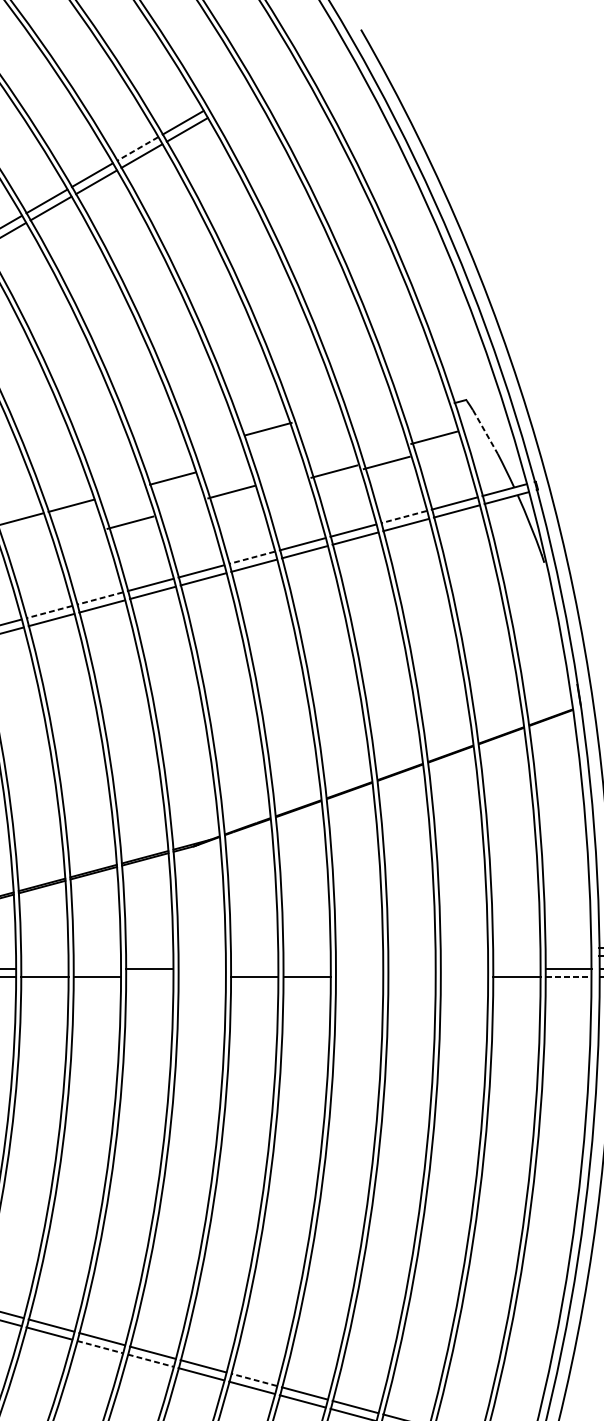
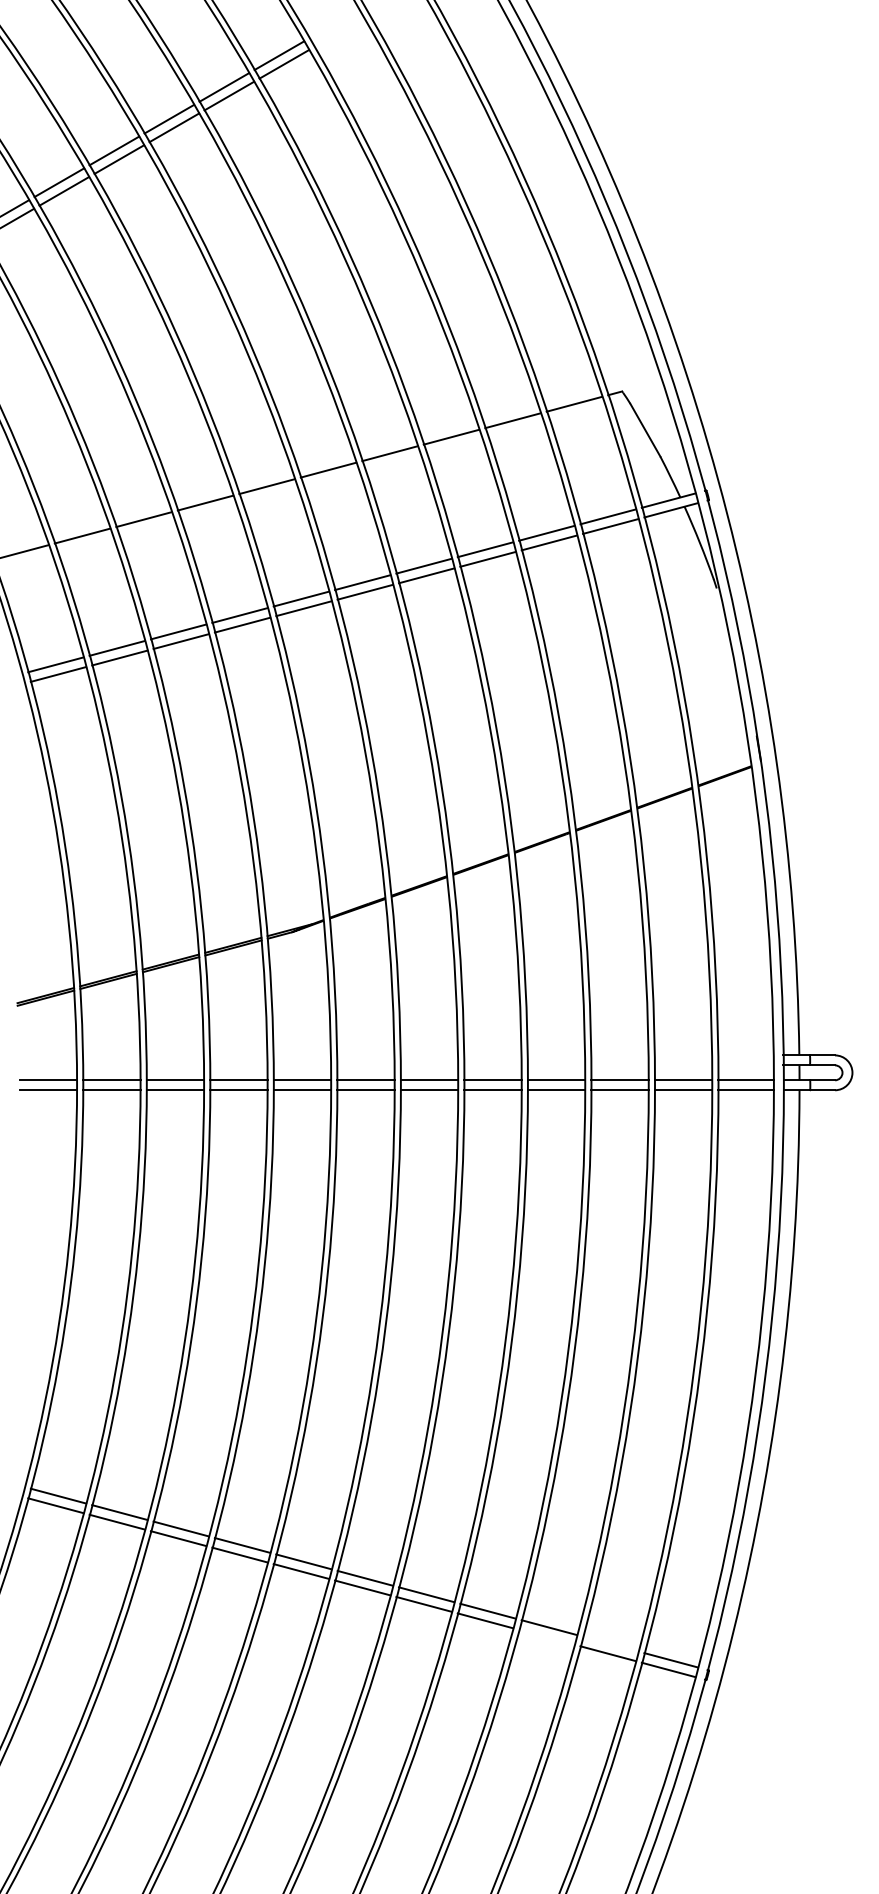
line: (137, 149) -> (224, 87), dashed -> solid
line: (268, 428) -> (389, 453), moved
line: (485, 432) -> (645, 430), dashed -> solid
line: (434, 437) -> (574, 403), moved
line: (386, 462) -> (512, 420), moved
line: (334, 471) -> (451, 436), moved
line: (231, 491) -> (328, 469), moved
line: (403, 517) -> (546, 533), dashed -> solid
line: (130, 522) -> (205, 502), moved
line: (251, 557) -> (362, 582), dashed -> solid
line: (99, 598) -> (178, 631), dashed -> solid
line: (49, 612) -> (117, 648), dashed -> solid
line: (44, 968) -> (111, 1080), added
line: (97, 968) -> (175, 1080), added
line: (202, 968) -> (302, 1080), added
line: (254, 968) -> (365, 1080), added
line: (307, 968) -> (429, 1080), added
line: (359, 968) -> (492, 1080), added
line: (411, 968) -> (556, 1080), added
line: (463, 968) -> (619, 1080), added
line: (516, 968) -> (683, 1080), added
line: (149, 977) -> (238, 1090), added
line: (202, 977) -> (302, 1090), added
line: (359, 977) -> (492, 1090), added
line: (411, 977) -> (556, 1090), added
line: (463, 977) -> (619, 1090), added
line: (568, 977) -> (746, 1090), dashed -> solid
line: (99, 1346) -> (178, 1538), dashed -> solid
line: (150, 1361) -> (239, 1555), dashed -> solid
line: (254, 1380) -> (365, 1578), dashed -> solid

